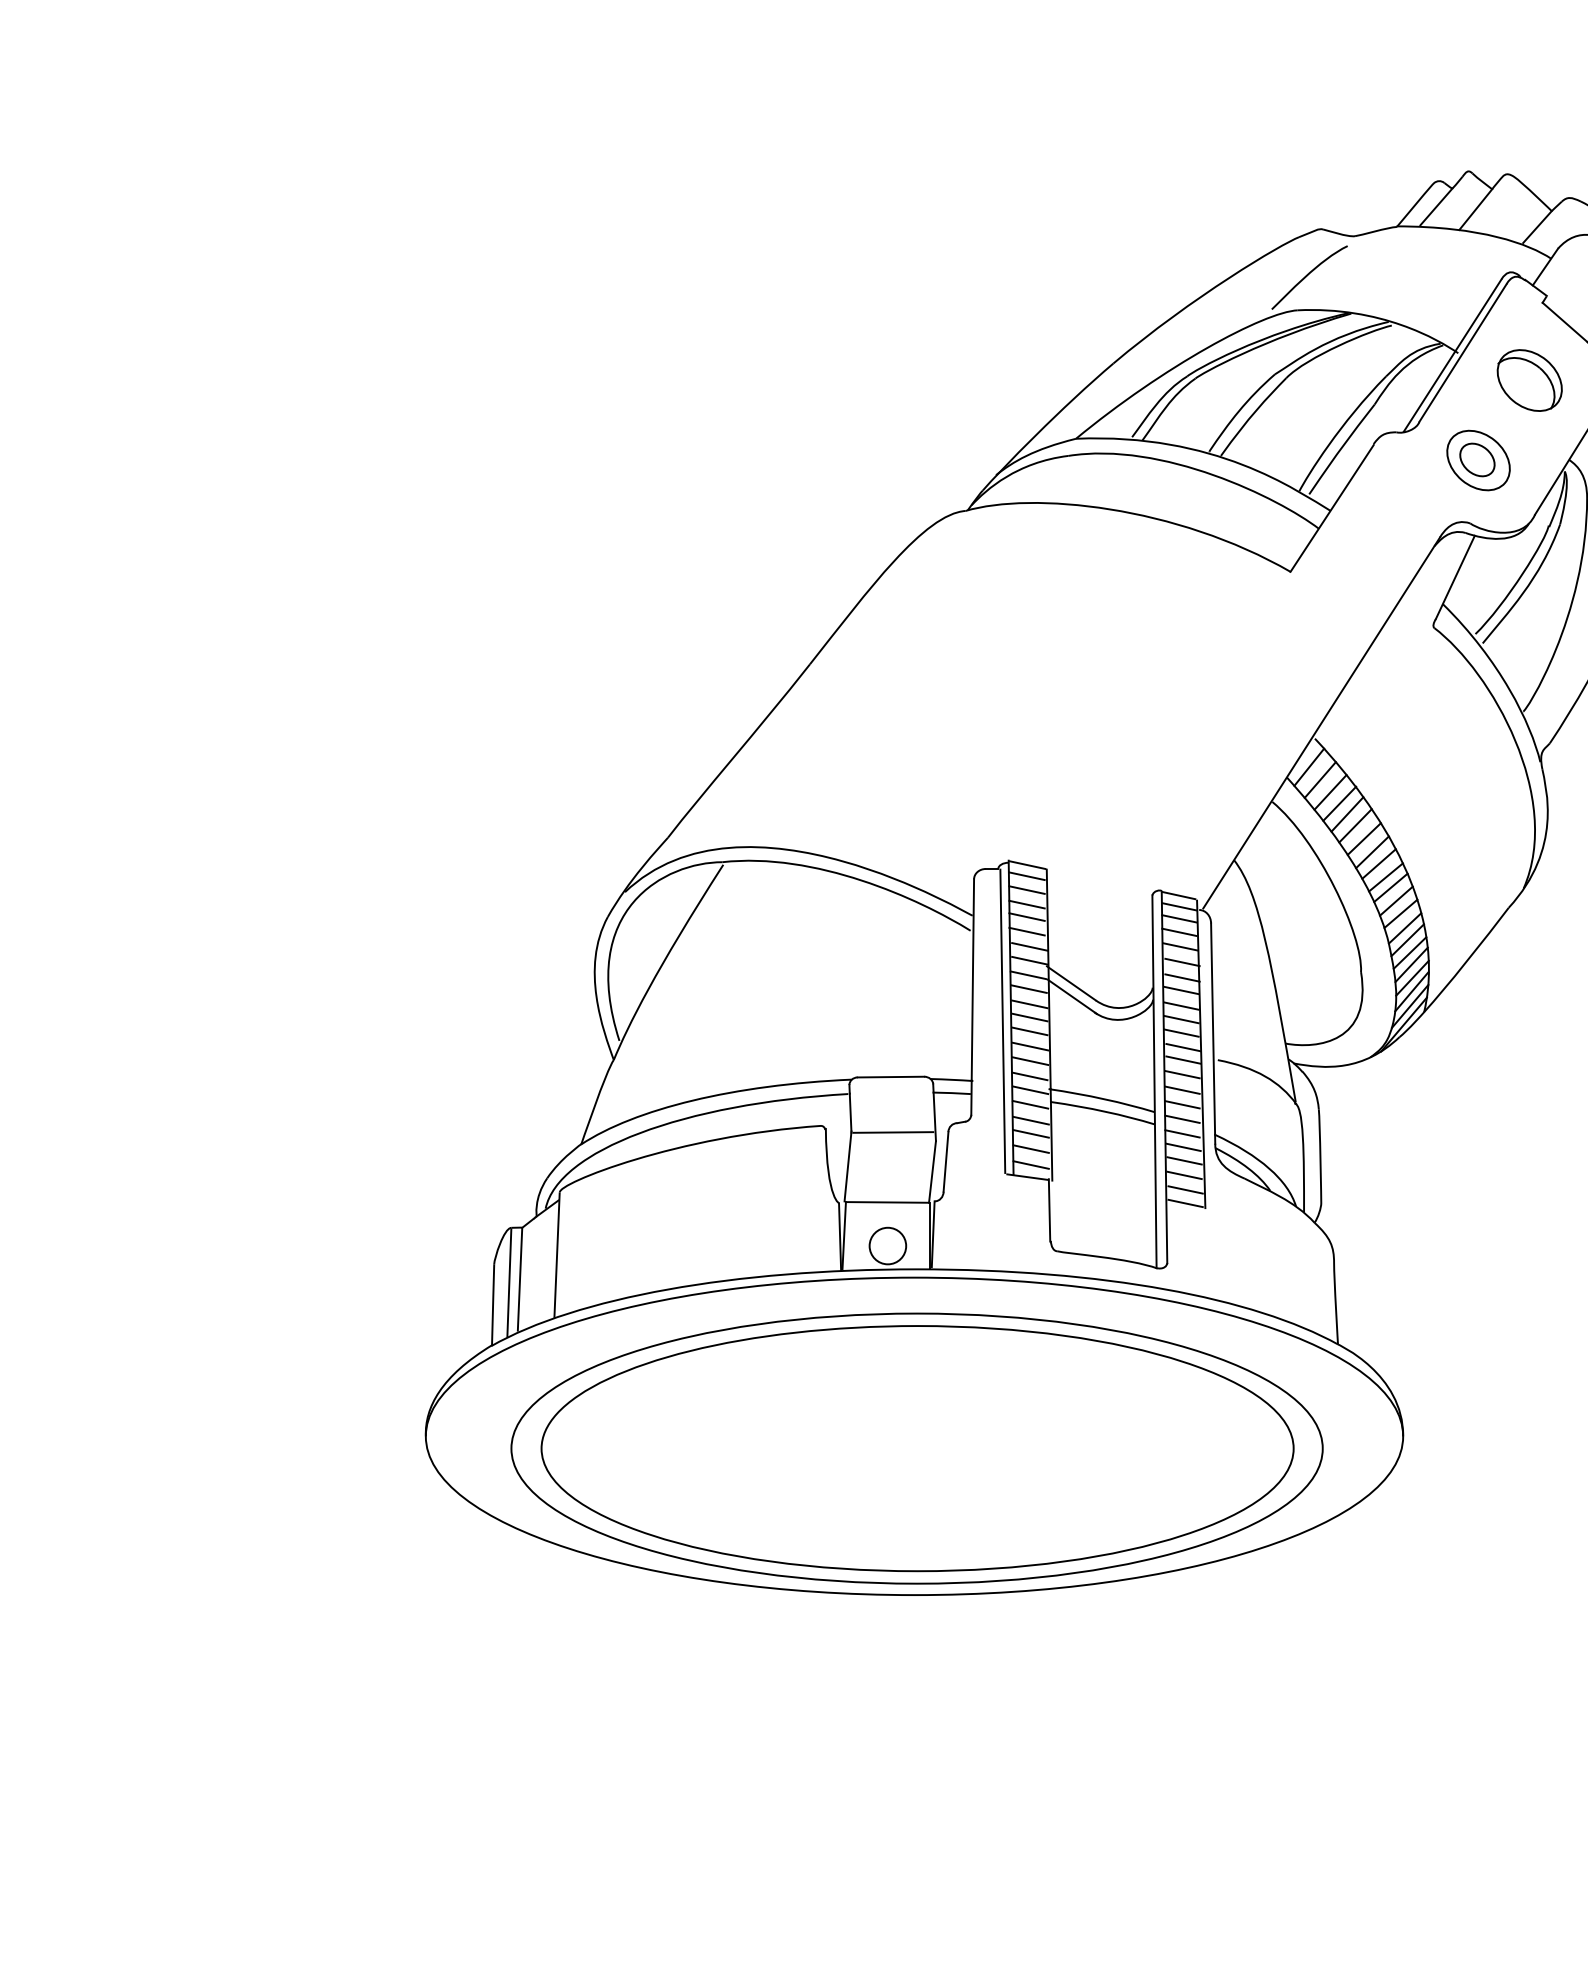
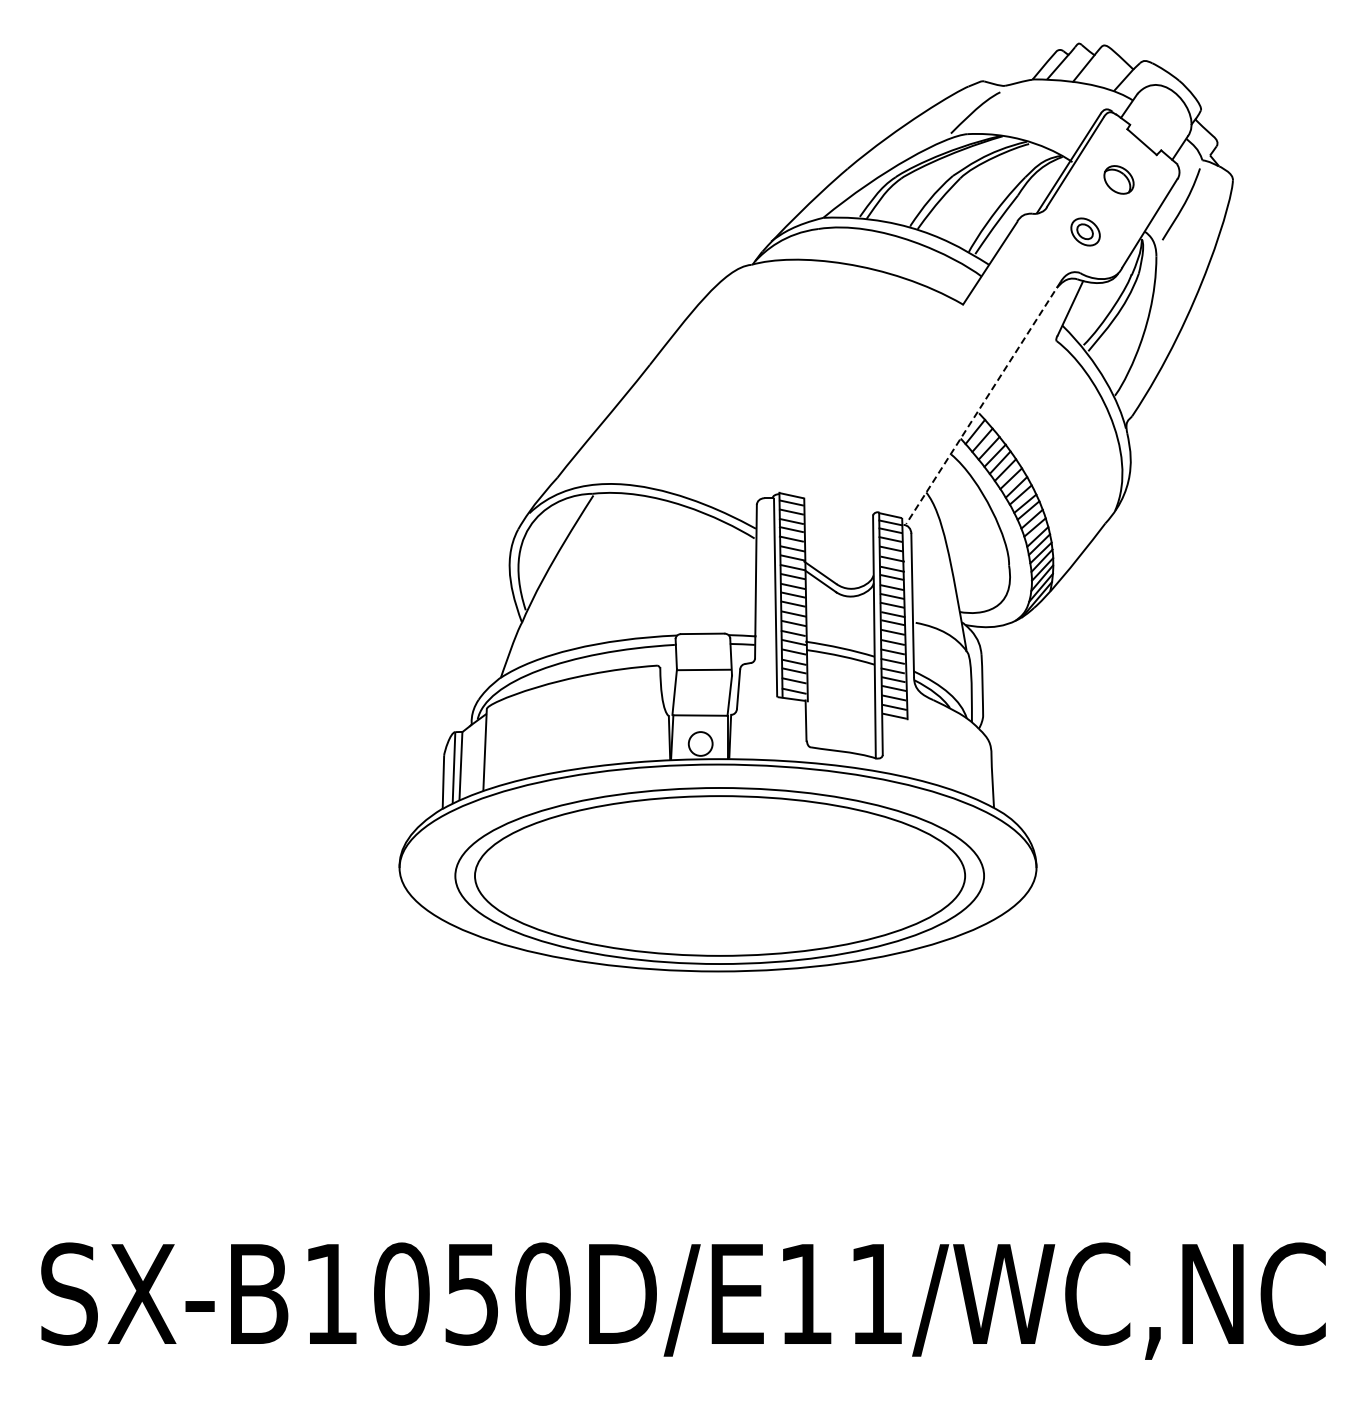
part: (1528, 379) -> (1118, 179), size x0.7
part: (1478, 459) -> (1085, 231), size x0.7
line: (1321, 723) -> (983, 403), solid -> dashed

